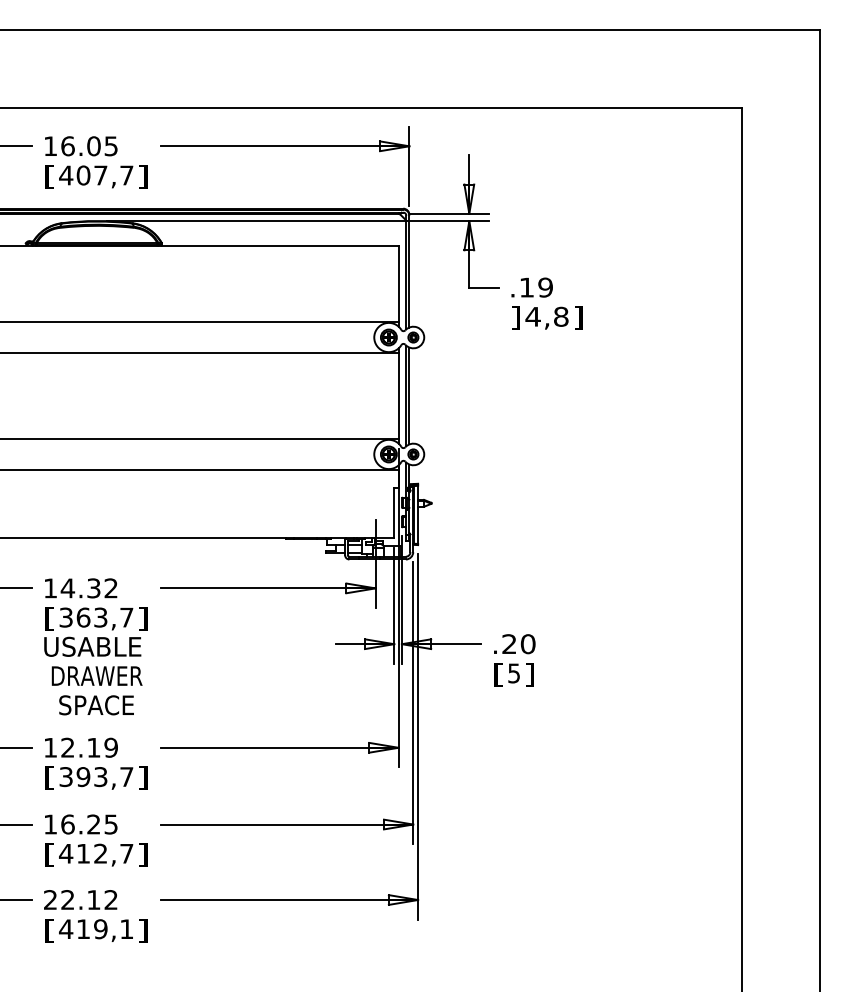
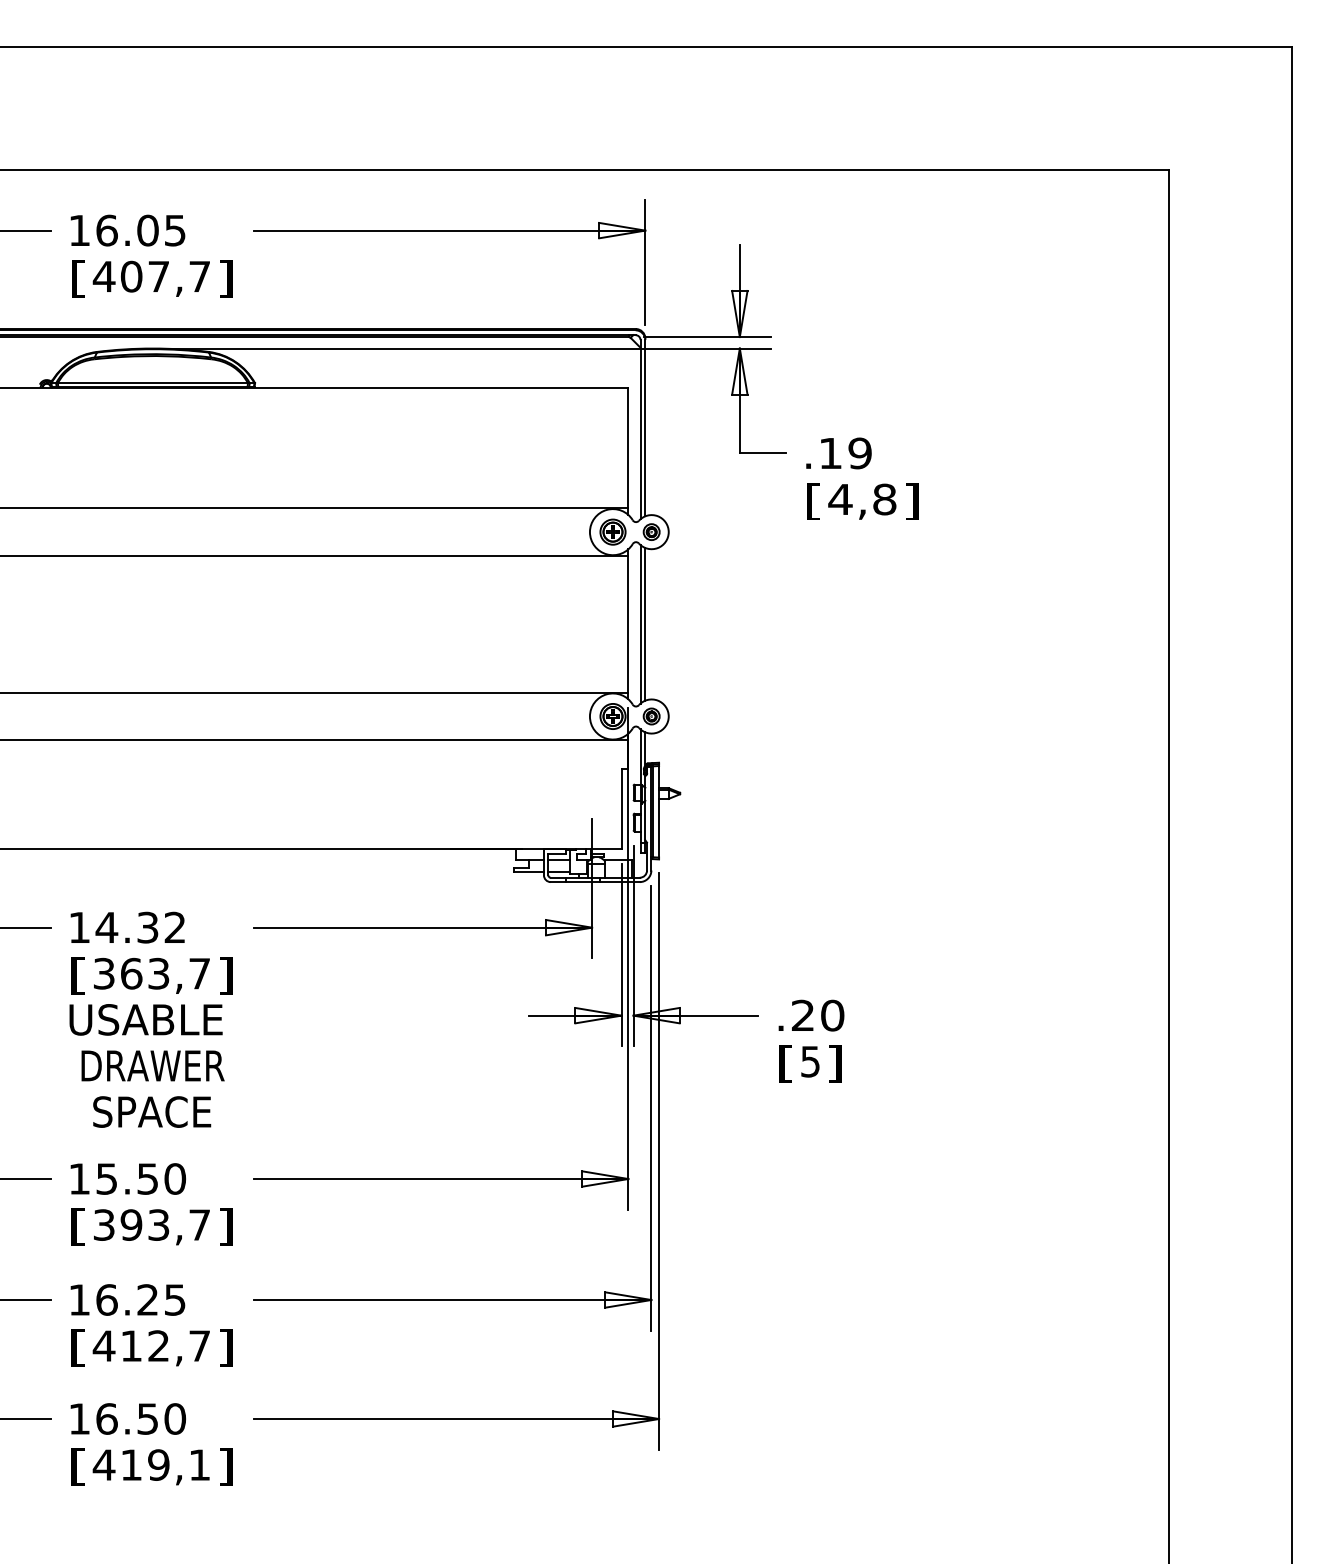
text: (515, 317) -> (812, 500), ] -> [
text: (89, 747) -> (140, 1178), 12.19 -> 15.50
text: (81, 900) -> (128, 1419), 22.12 -> 16.50

